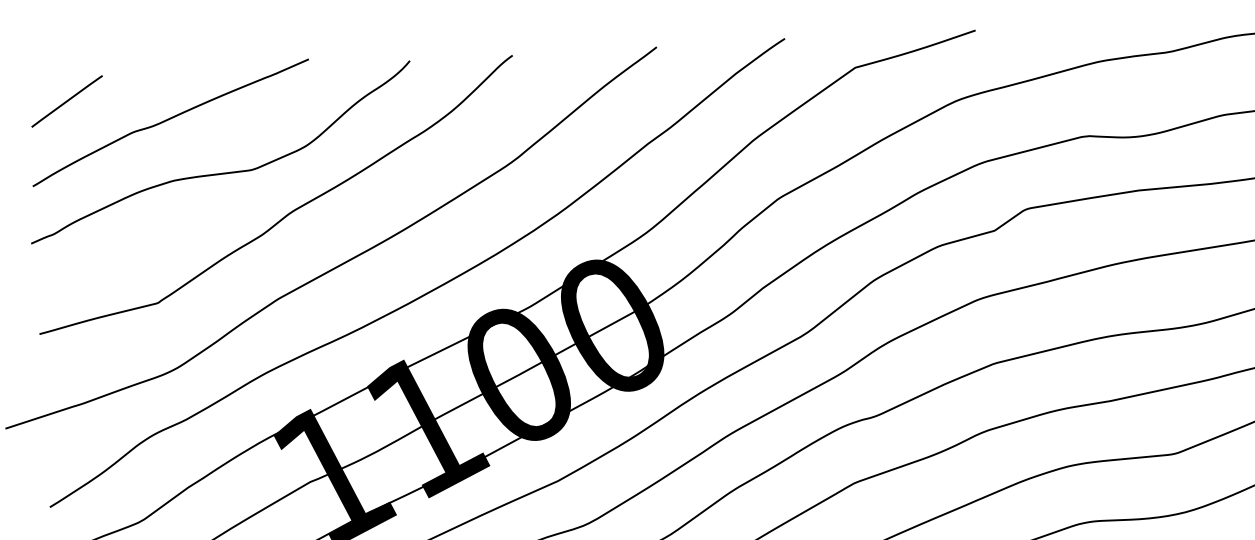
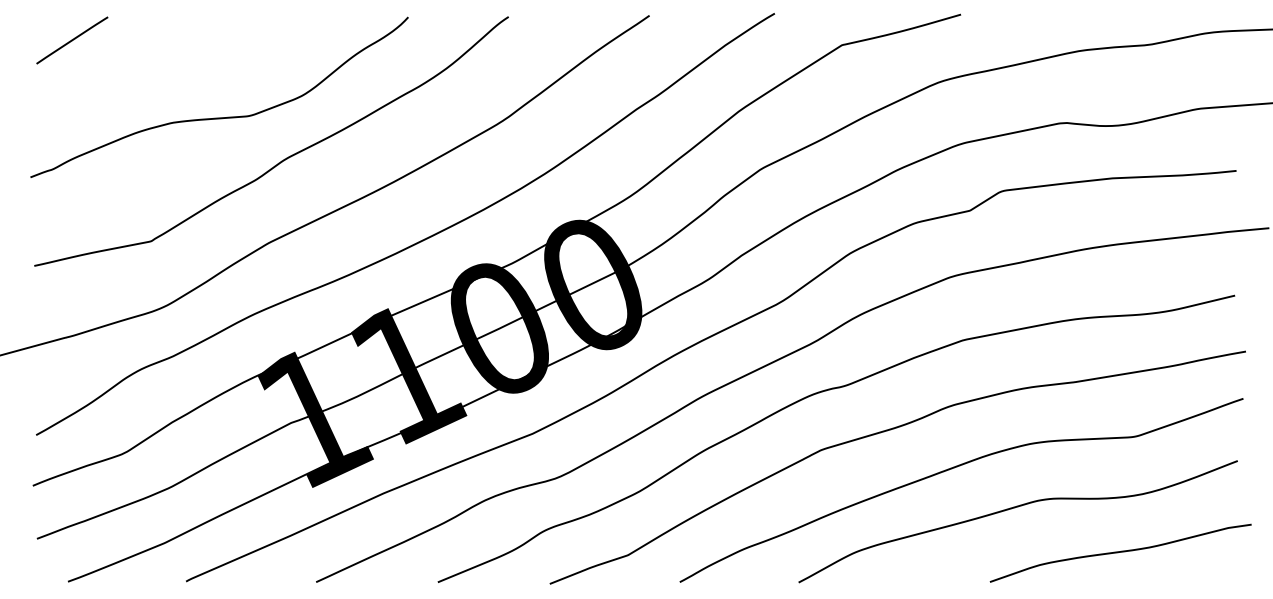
curve: (167, 121) -> (169, 64), removed

